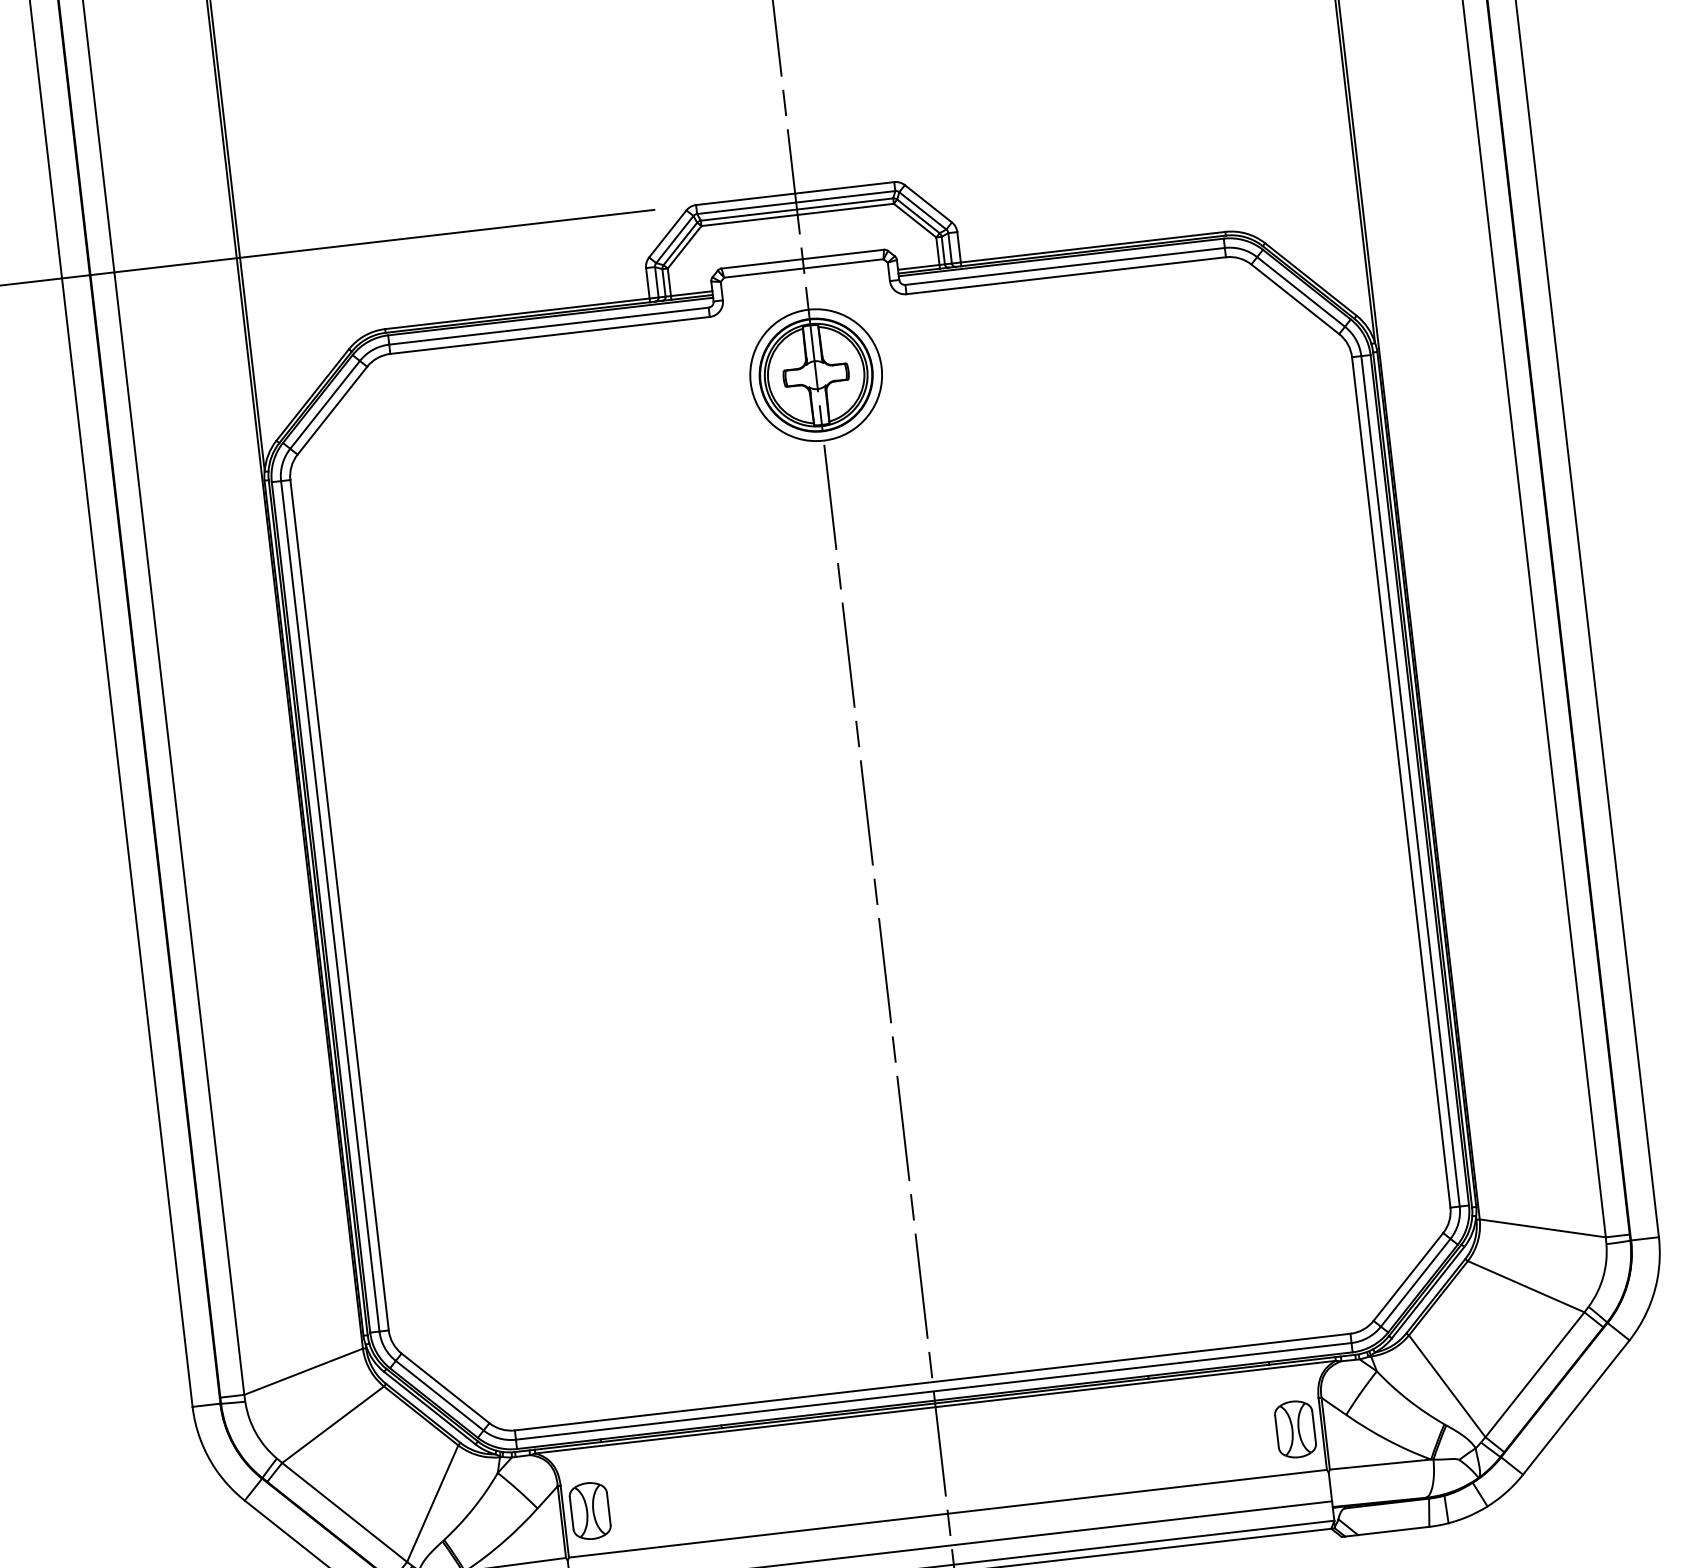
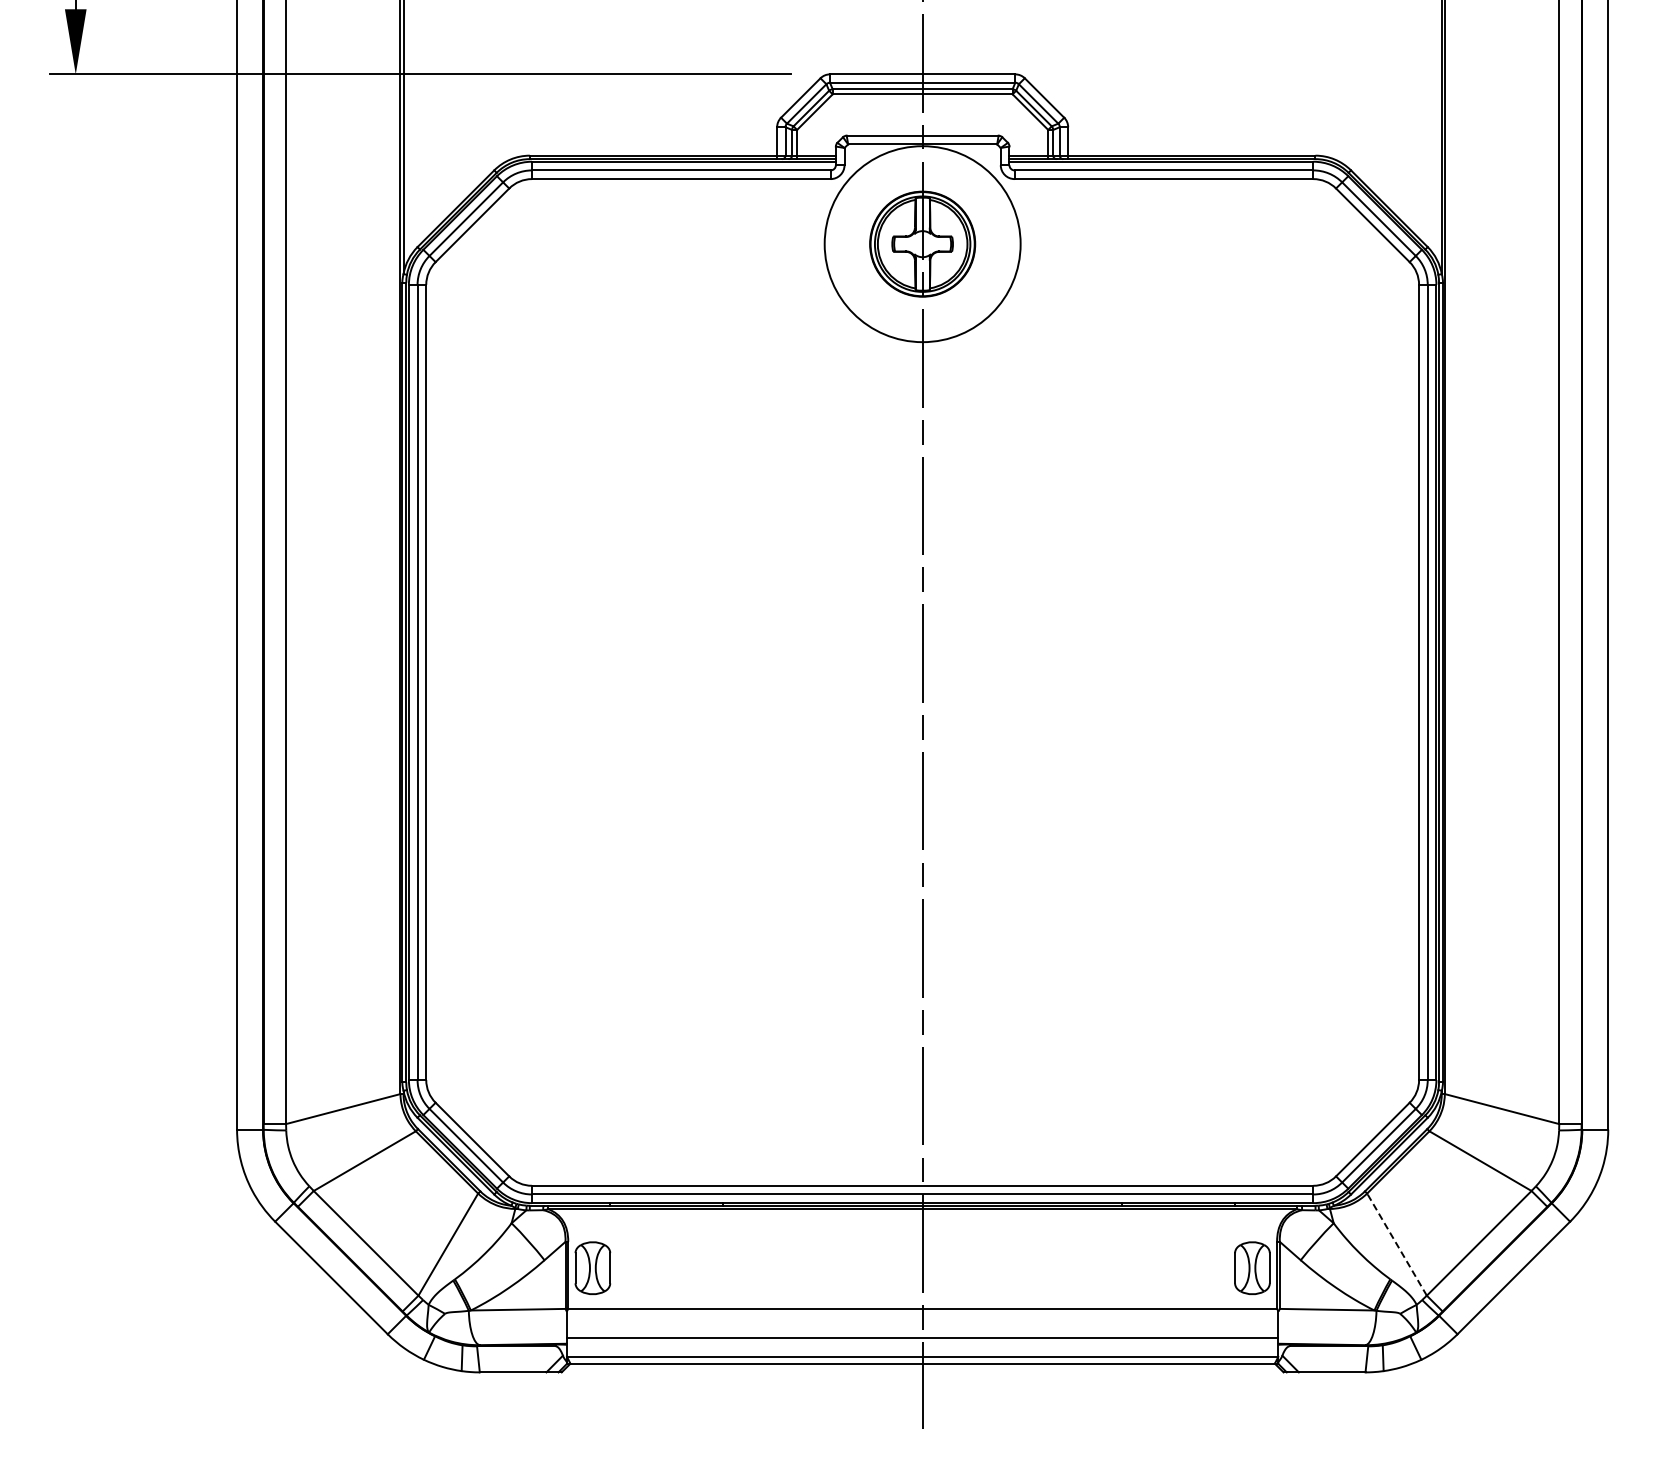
circle: (815, 374) -> (922, 243), size x1.6
line: (1446, 1386) -> (1396, 1244), solid -> dashed

